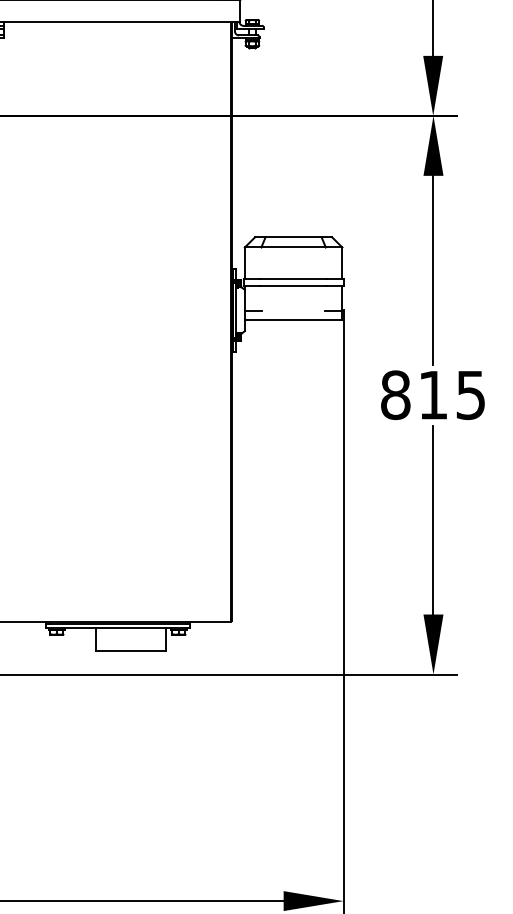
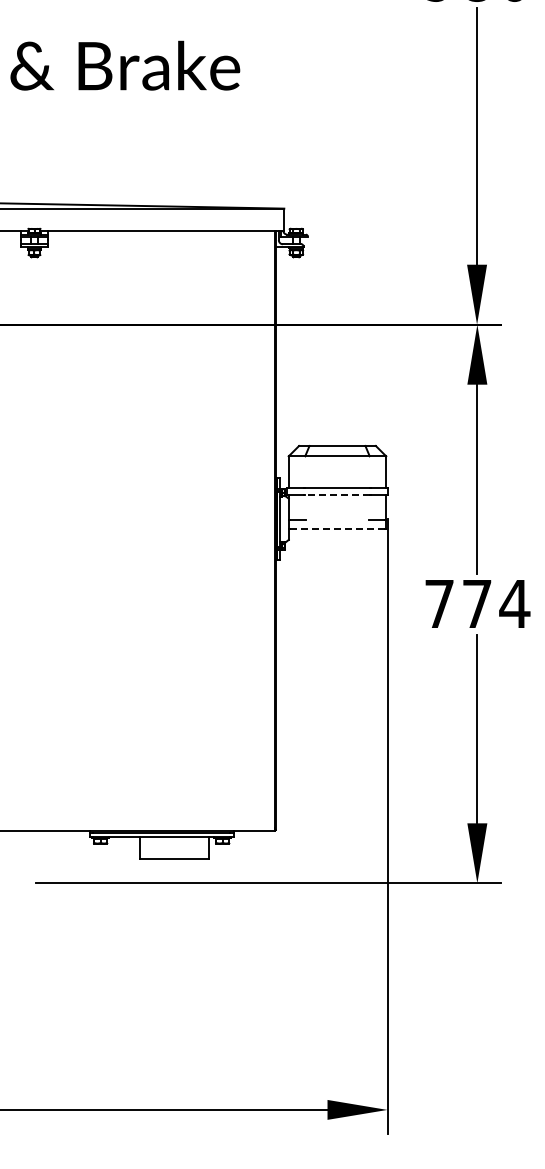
line: (292, 285) -> (336, 494), solid -> dashed
line: (293, 319) -> (337, 528), solid -> dashed
text: (433, 394) -> (477, 603), 815 -> 774

